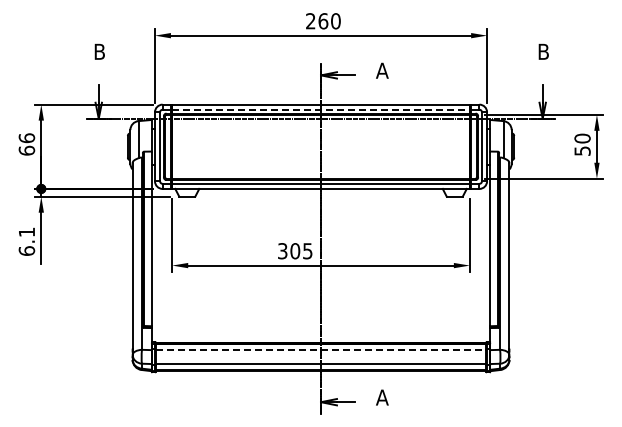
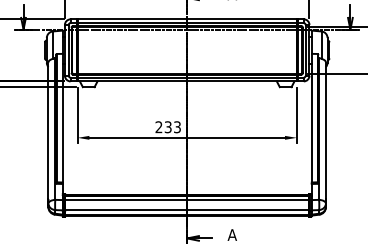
line: (321, 109) -> (187, 22), dashed -> solid
text: (295, 251) -> (168, 127), 305 -> 233
line: (321, 350) -> (187, 200), dashed -> solid

